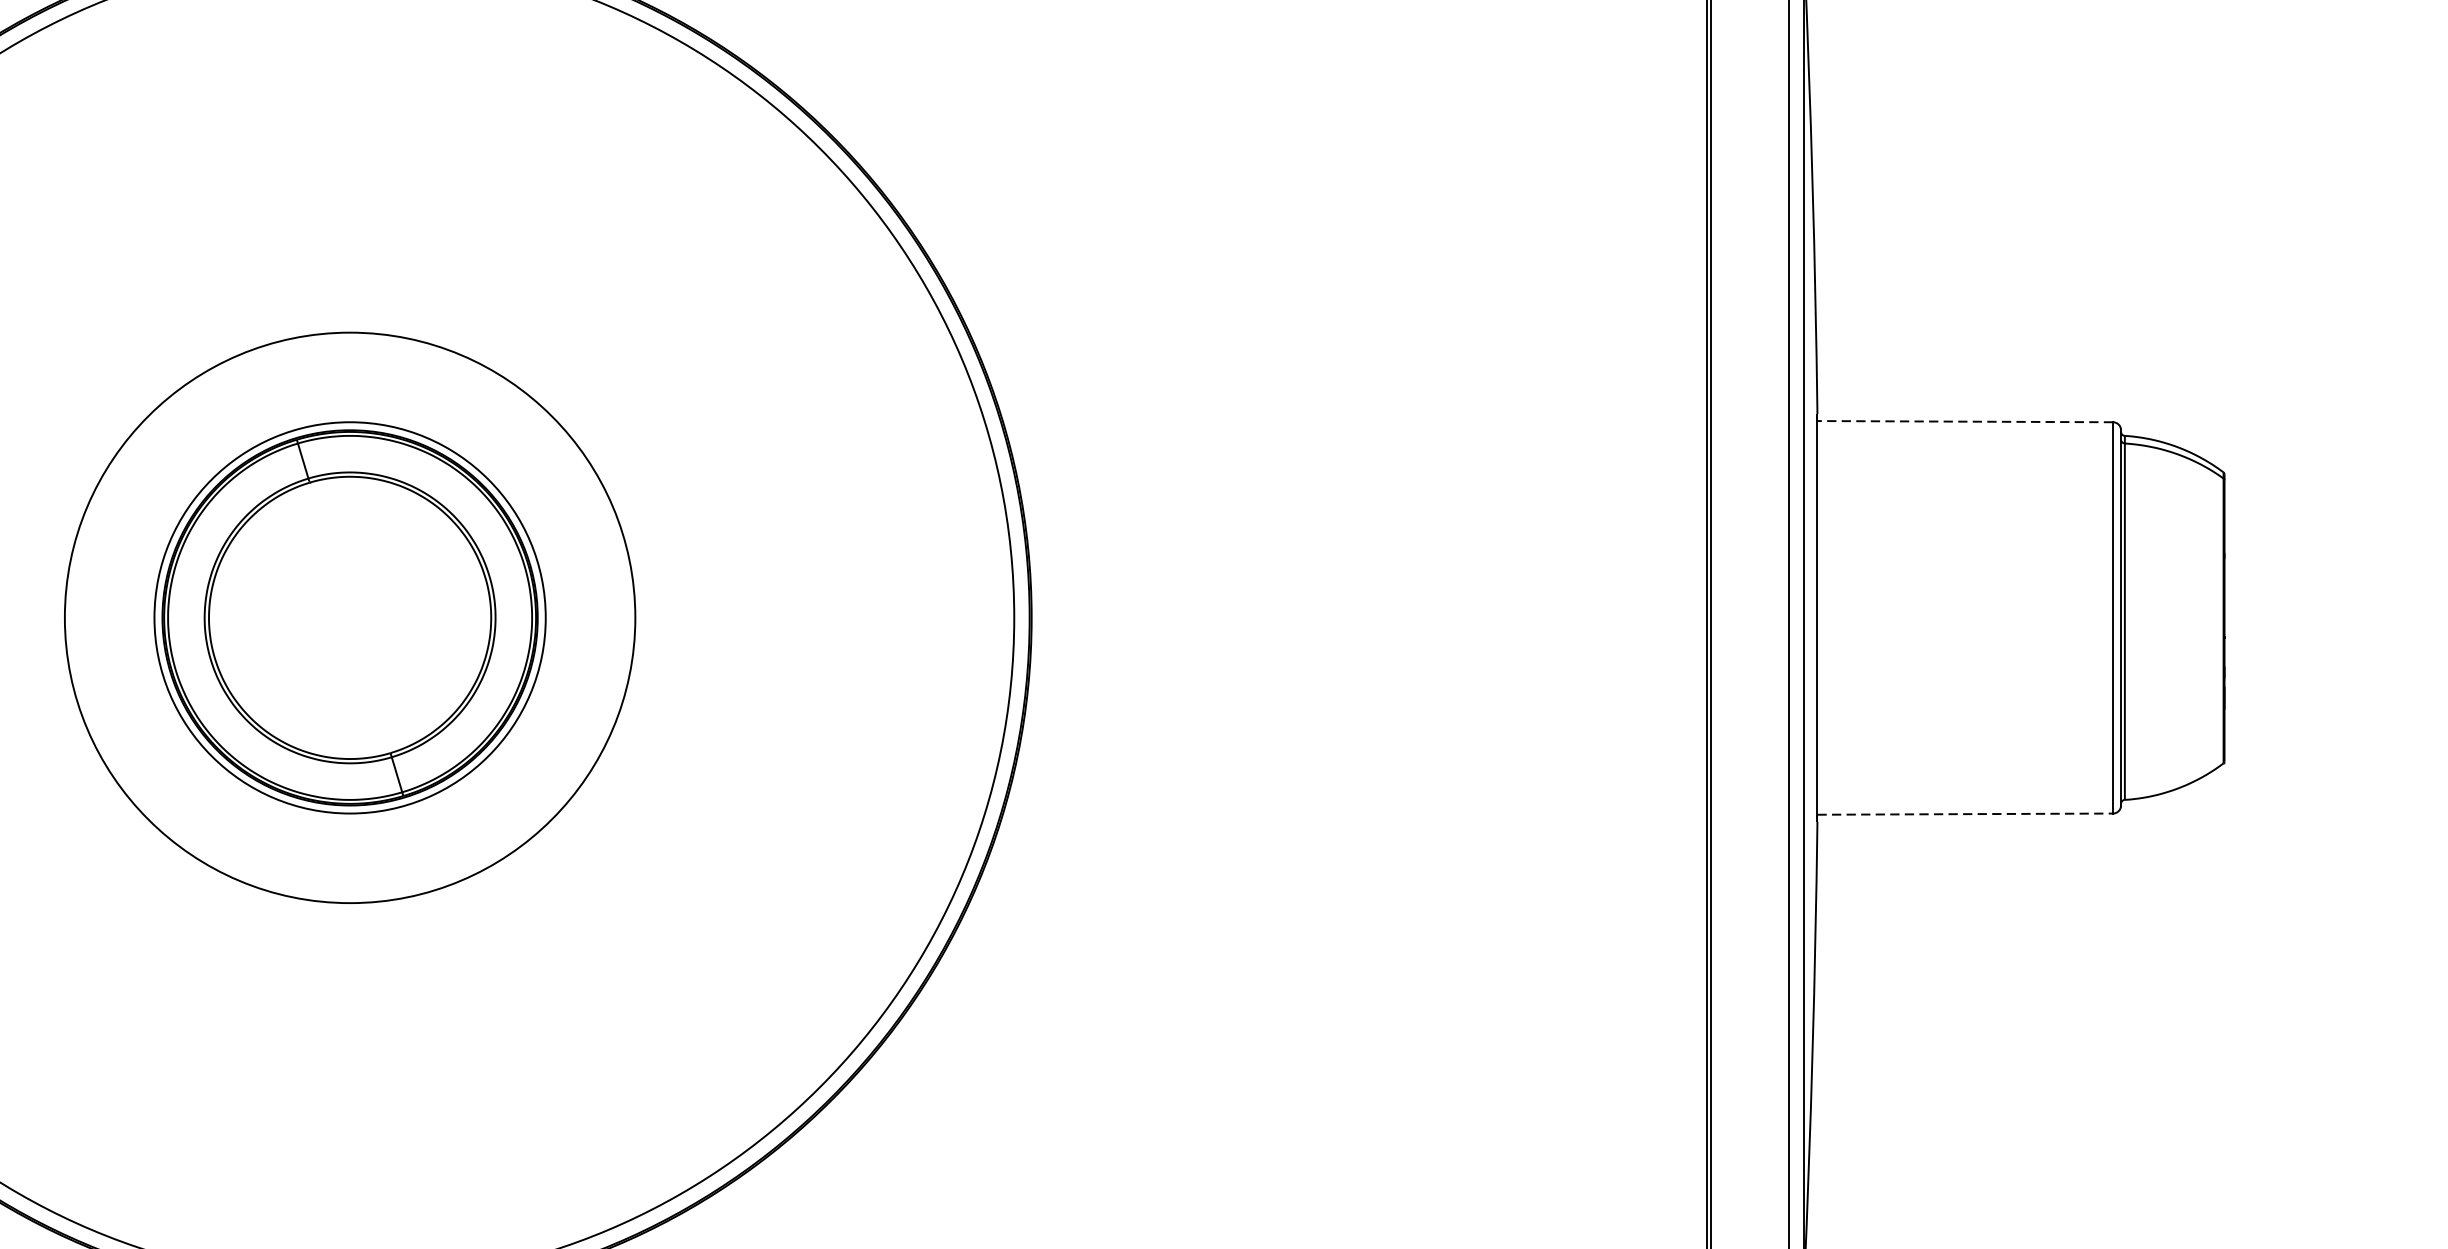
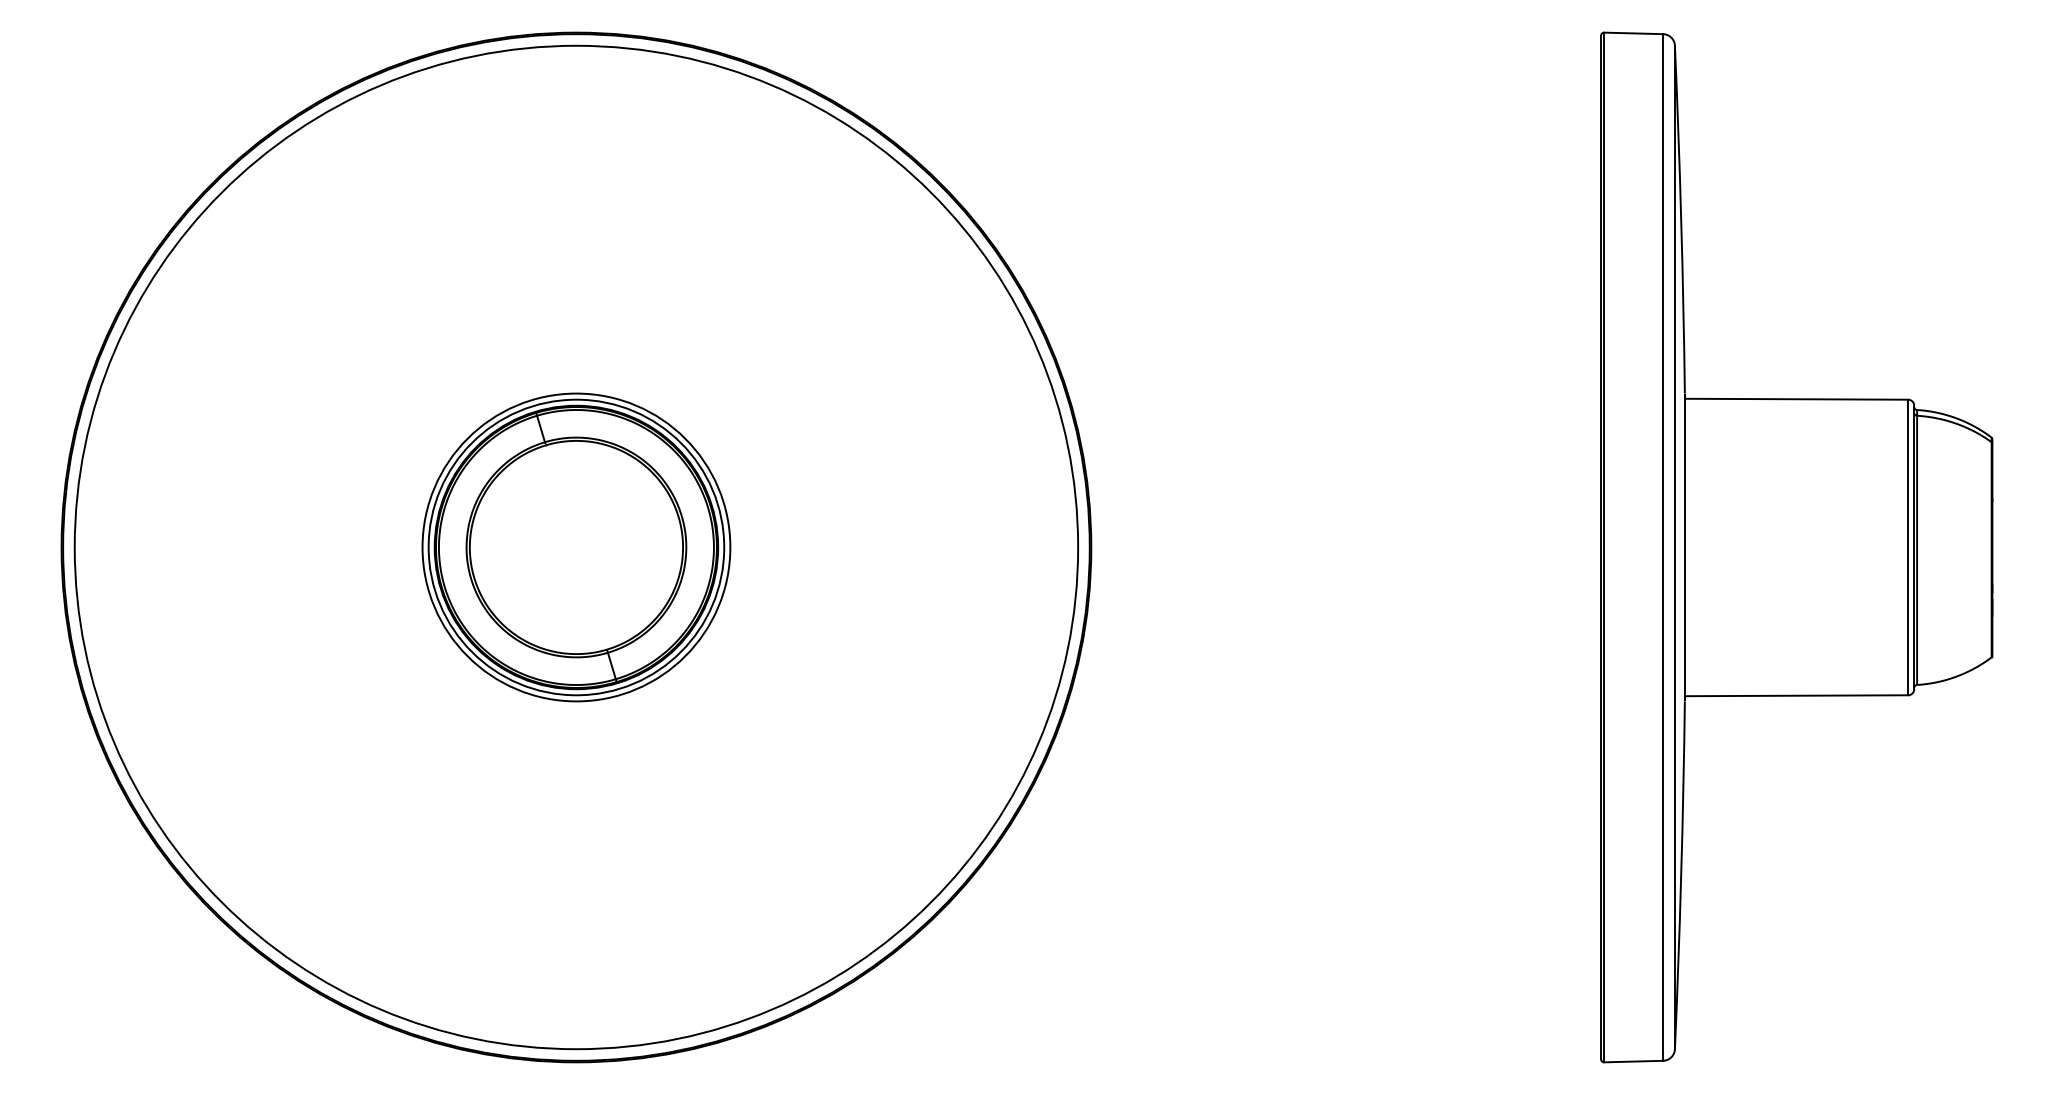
line: (1965, 421) -> (1796, 399), dashed -> solid
circle: (350, 617) -> (576, 547), size x0.71
line: (1965, 813) -> (1796, 695), dashed -> solid

